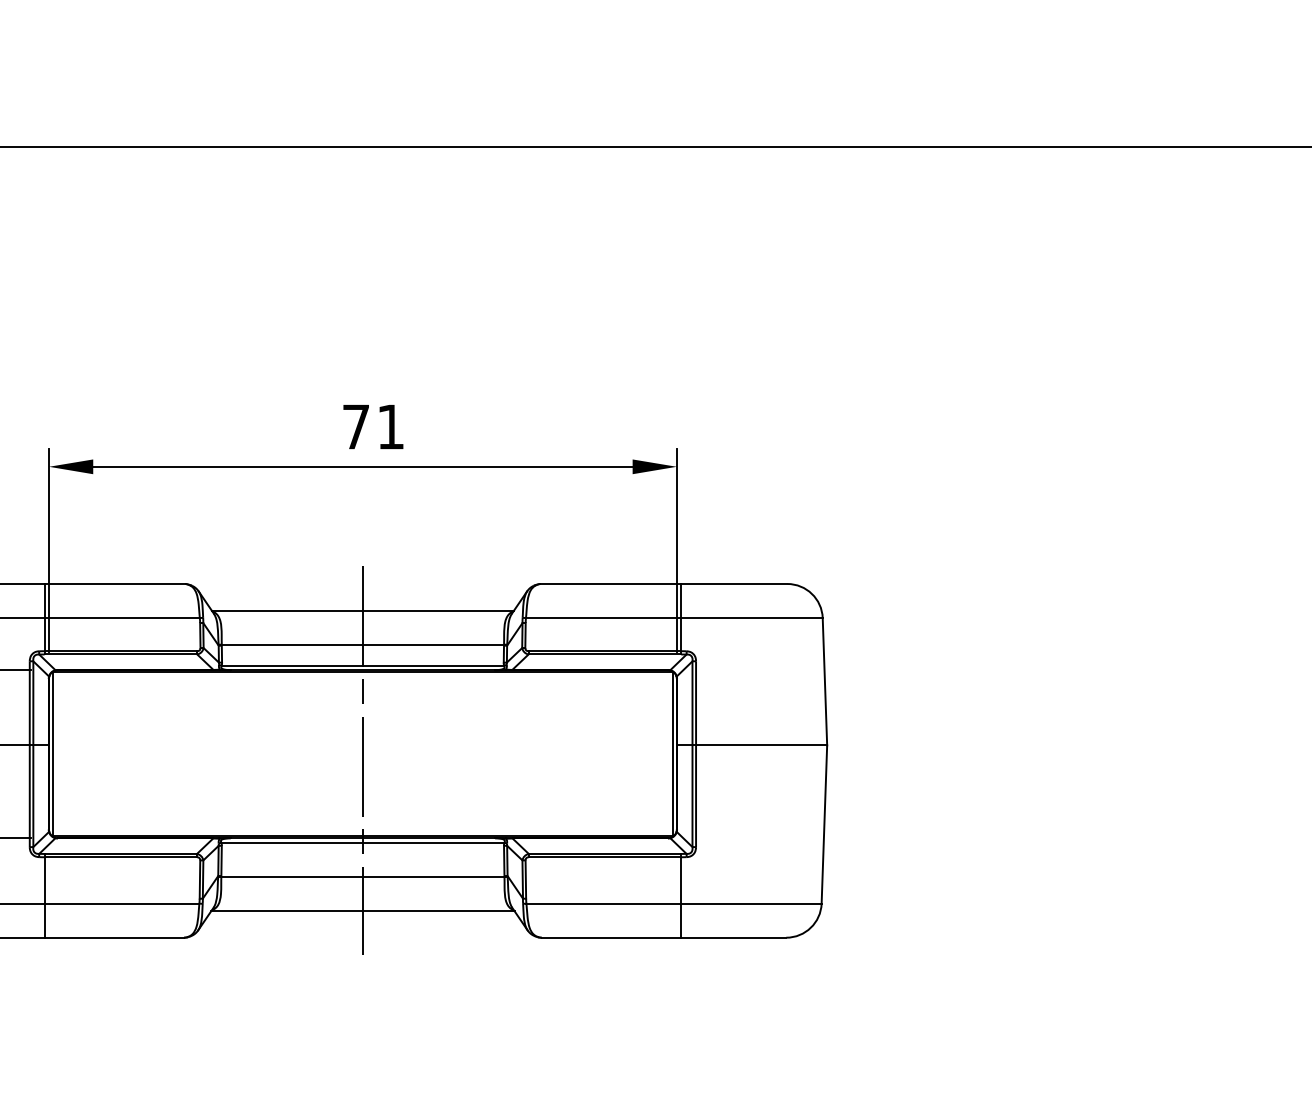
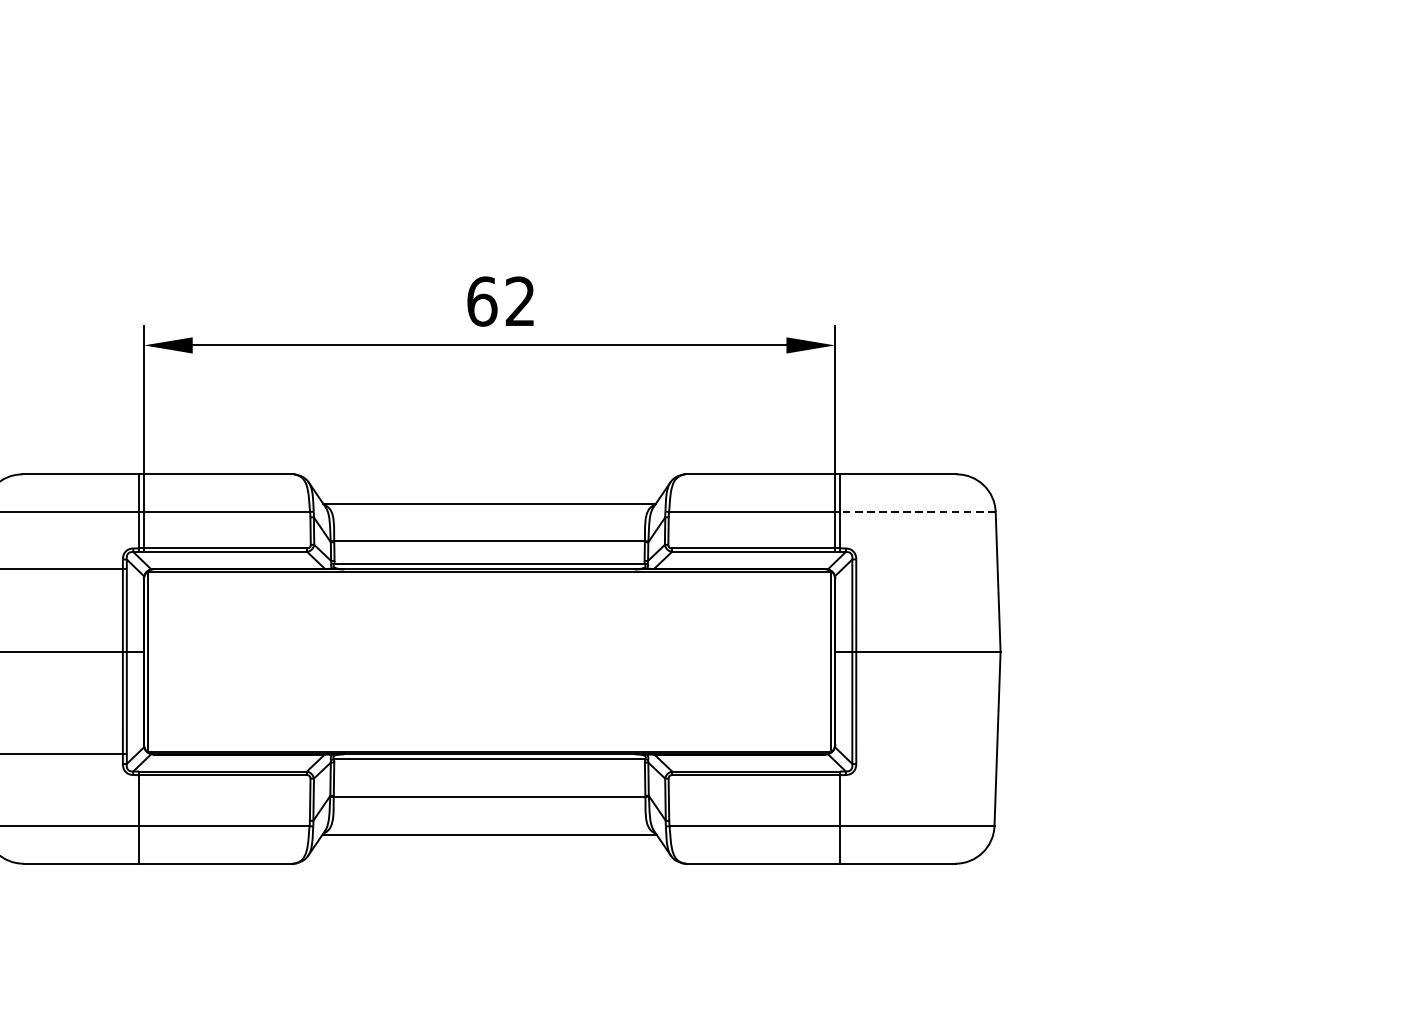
text: (372, 426) -> (500, 301), 71 -> 62
line: (751, 618) -> (917, 512), solid -> dashed
line: (362, 760) -> (489, 668), removed

